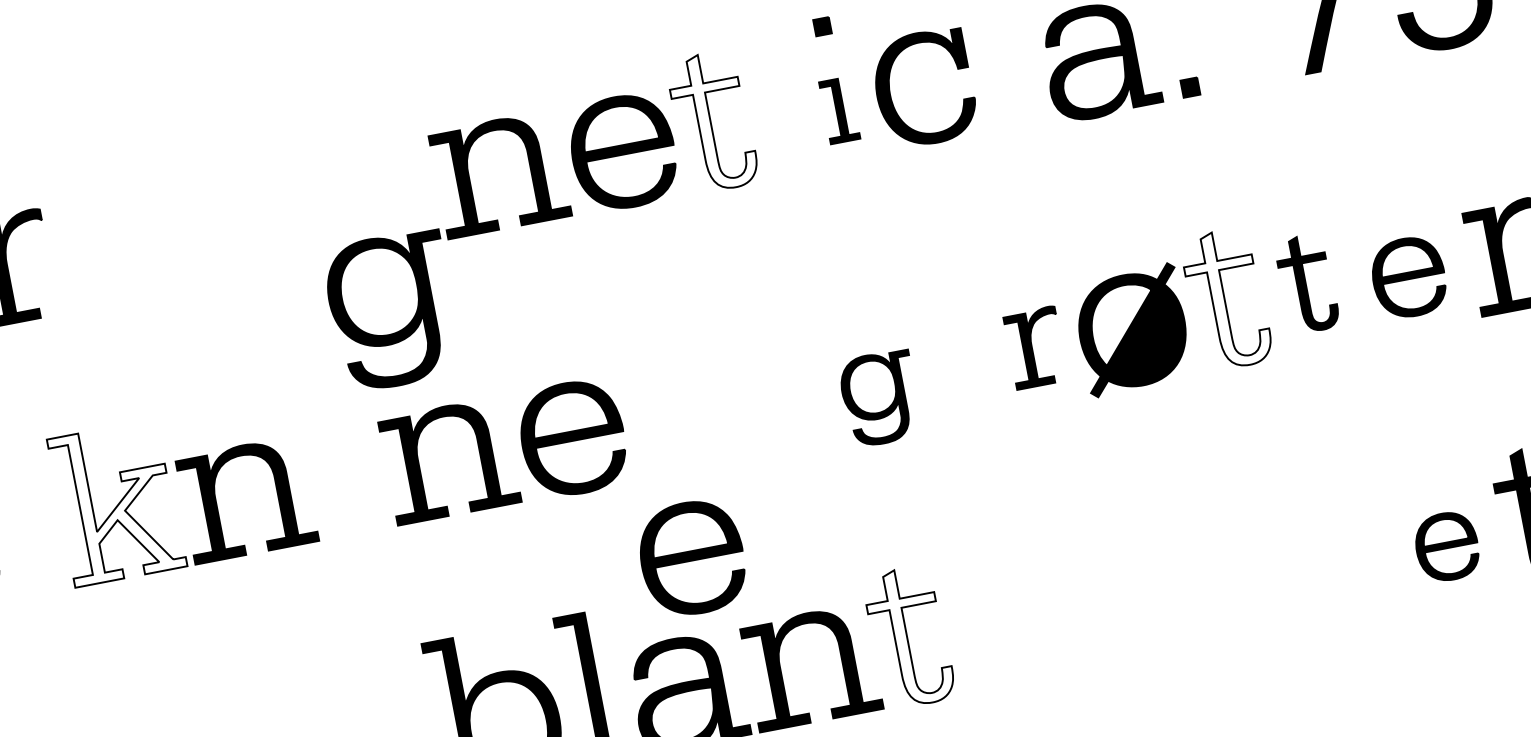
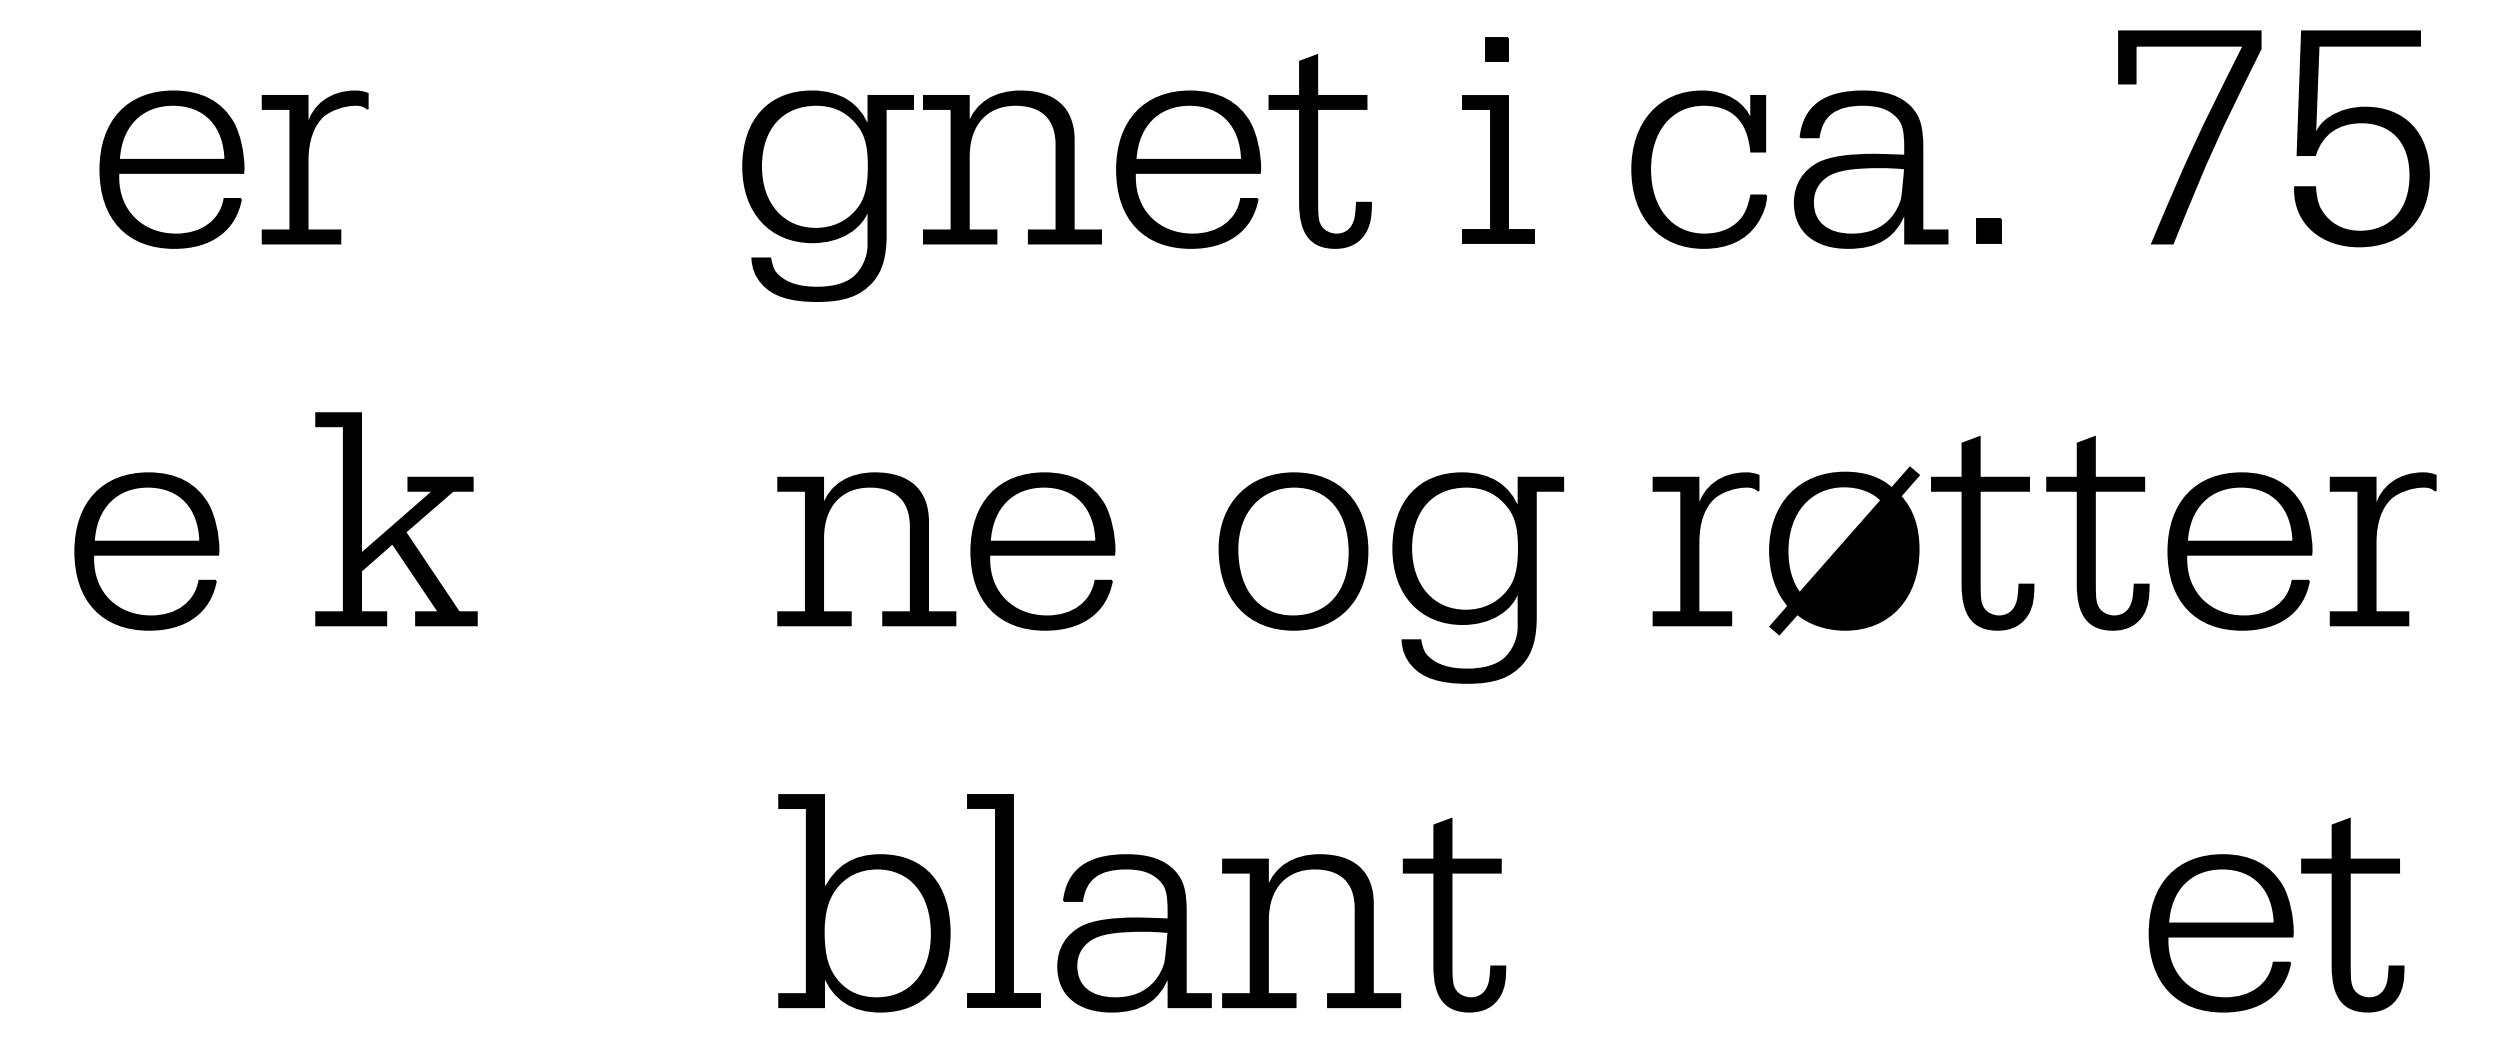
part: (891, 97) -> (1651, 173), moved
part: (839, 110) -> (1498, 169), size x1.67
fill: (712, 121) -> (1319, 151), added
part: (1408, 277) -> (2239, 551), size x1.43
part: (1306, 283) -> (2097, 532), size x1.43
fill: (1226, 299) -> (1982, 533), added
part: (392, 310) -> (827, 195), moved
part: (1035, 347) -> (1705, 549), size x1.43
part: (879, 398) -> (1477, 577), size x1.67
part: (747, 404) -> (1293, 551), added
fill: (117, 503) -> (396, 519), added
part: (216, 505) -> (533, 549), removed
part: (1446, 546) -> (2220, 933), size x1.67
part: (692, 558) -> (1175, 748), removed
fill: (909, 636) -> (1454, 914), added

